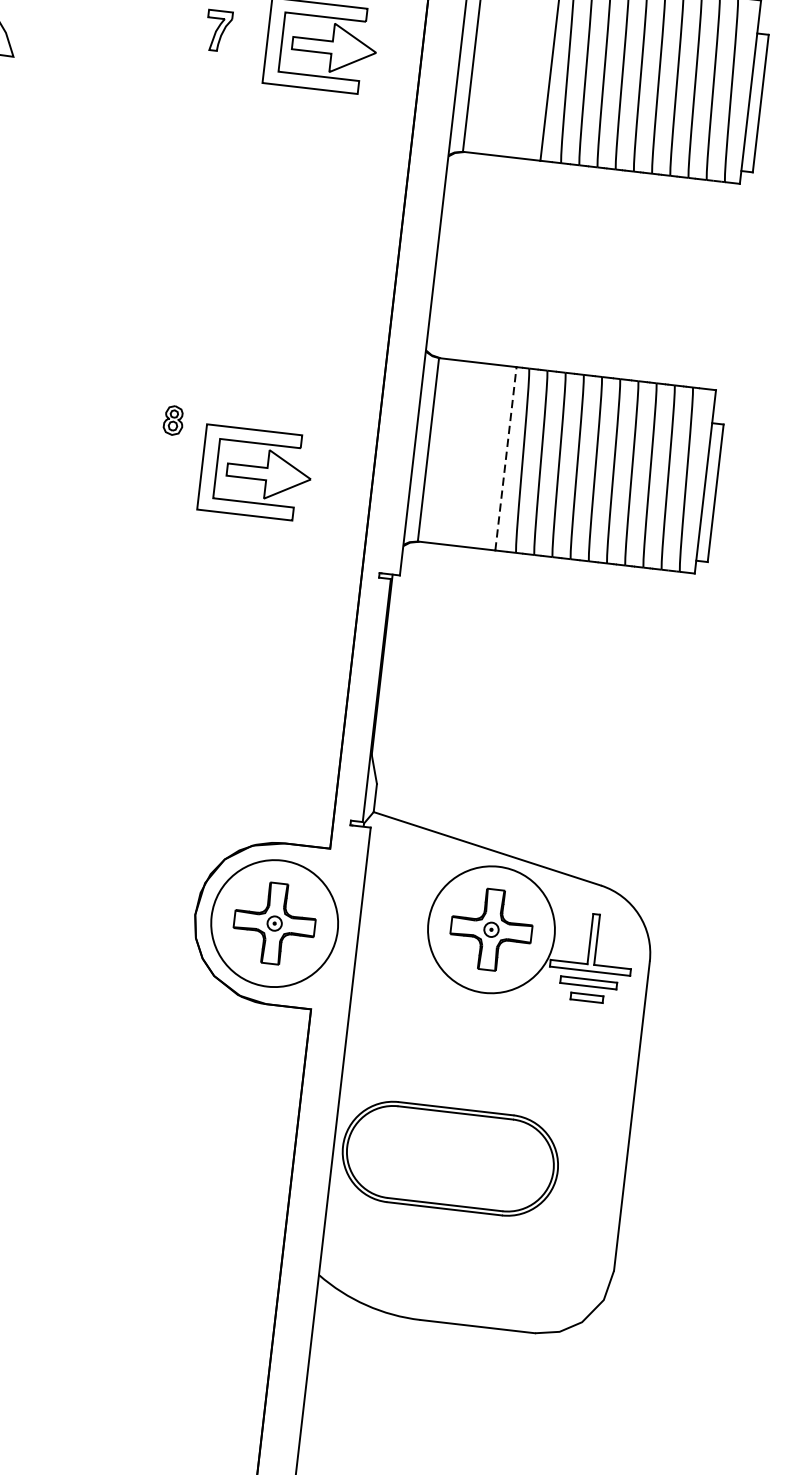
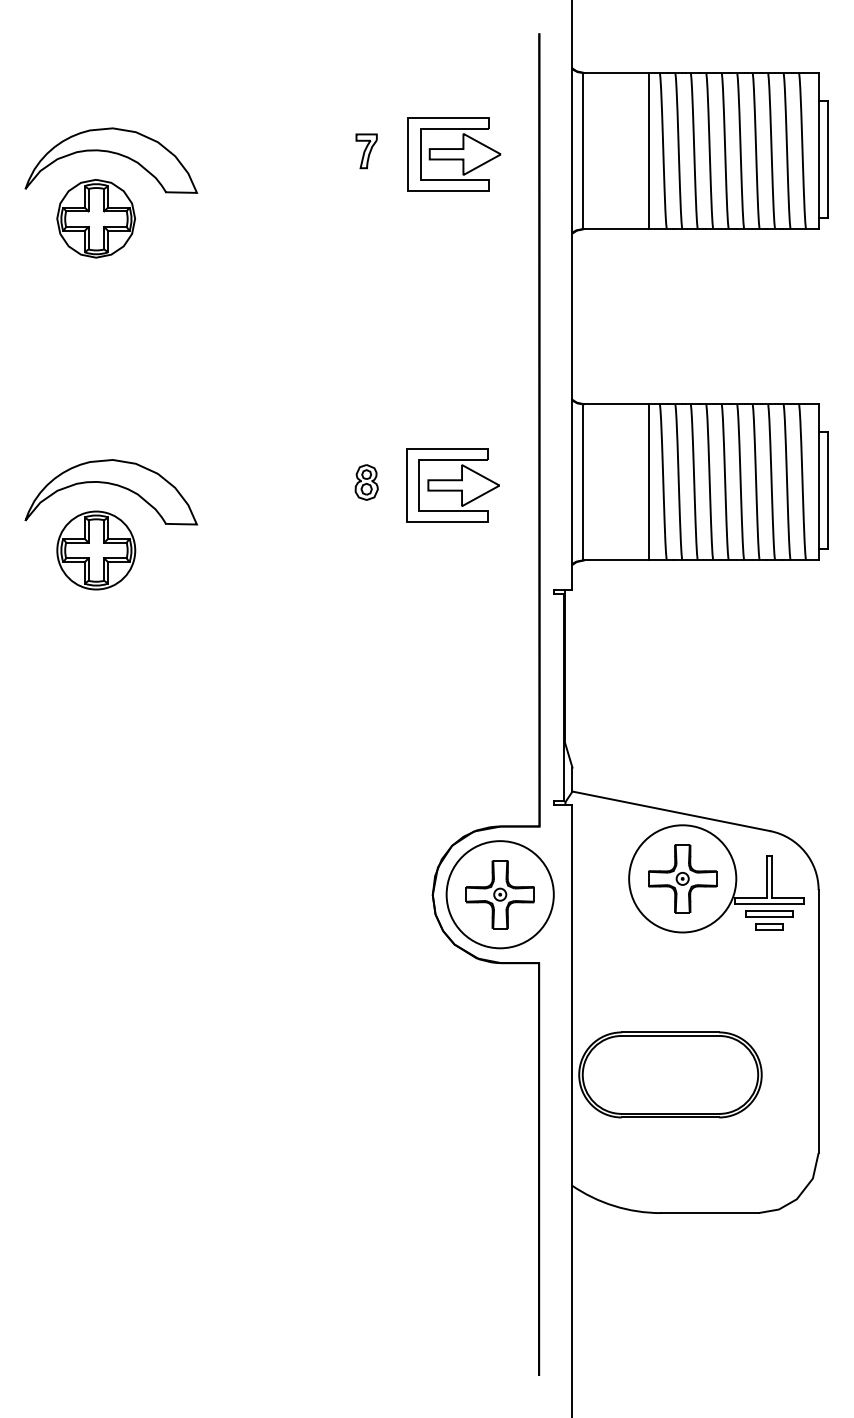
part: (173, 420) -> (366, 482), size x1.43
line: (506, 459) -> (649, 482), dashed -> solid
part: (255, 472) -> (452, 485), moved

